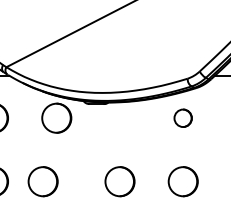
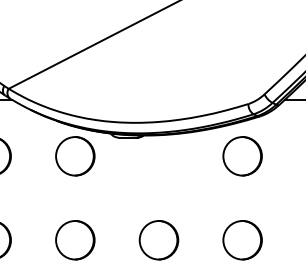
circle: (183, 118) -> (242, 156), size x1.67
circle: (43, 181) -> (75, 240), moved

